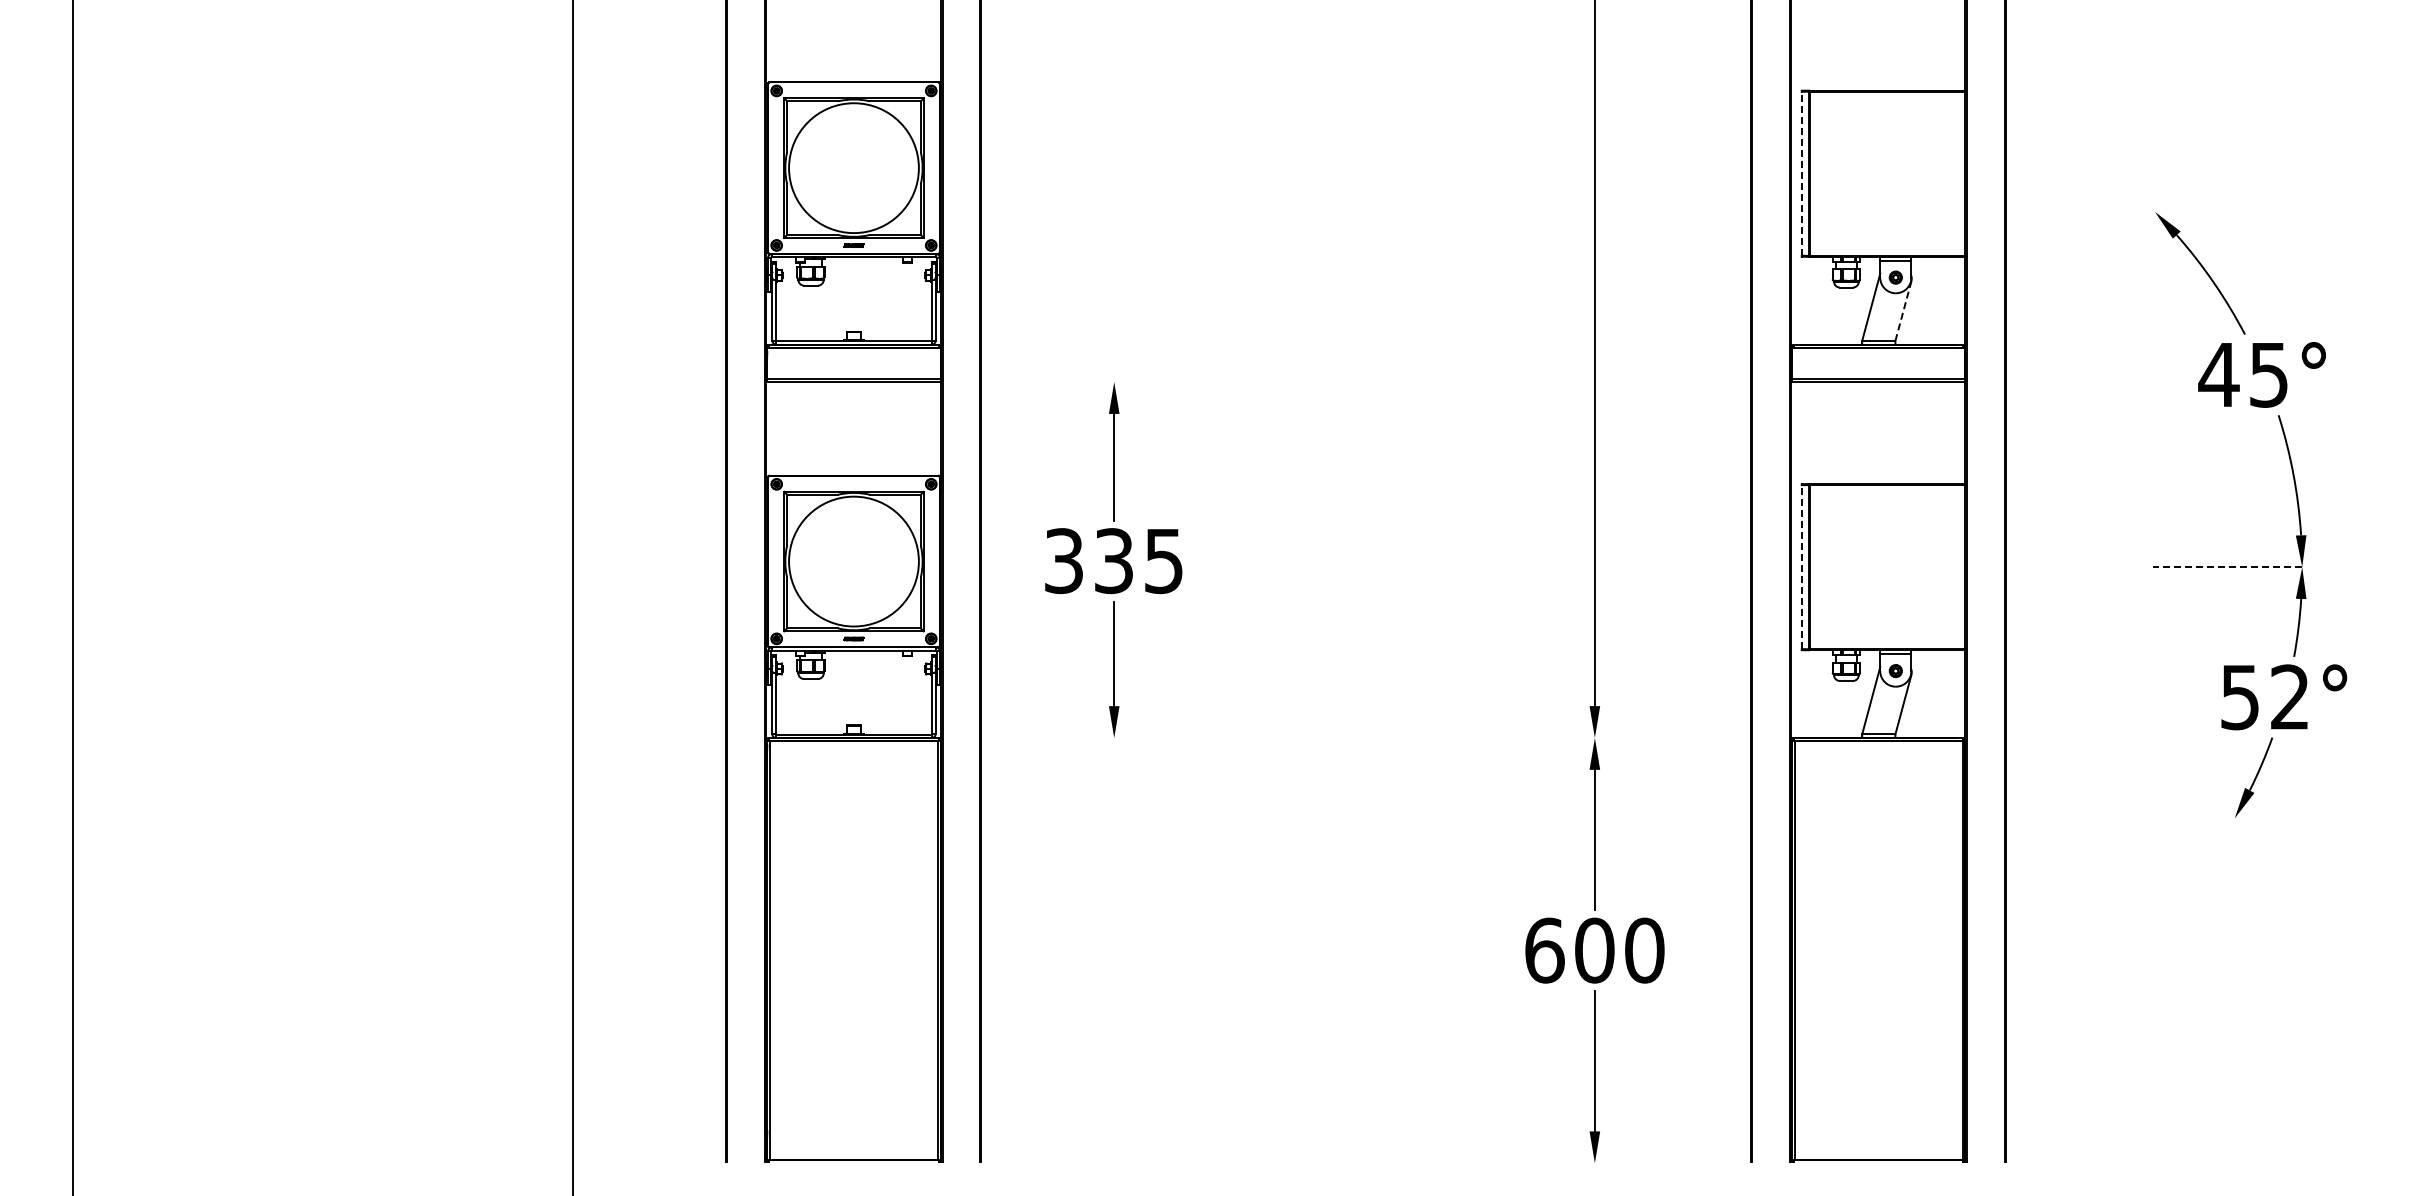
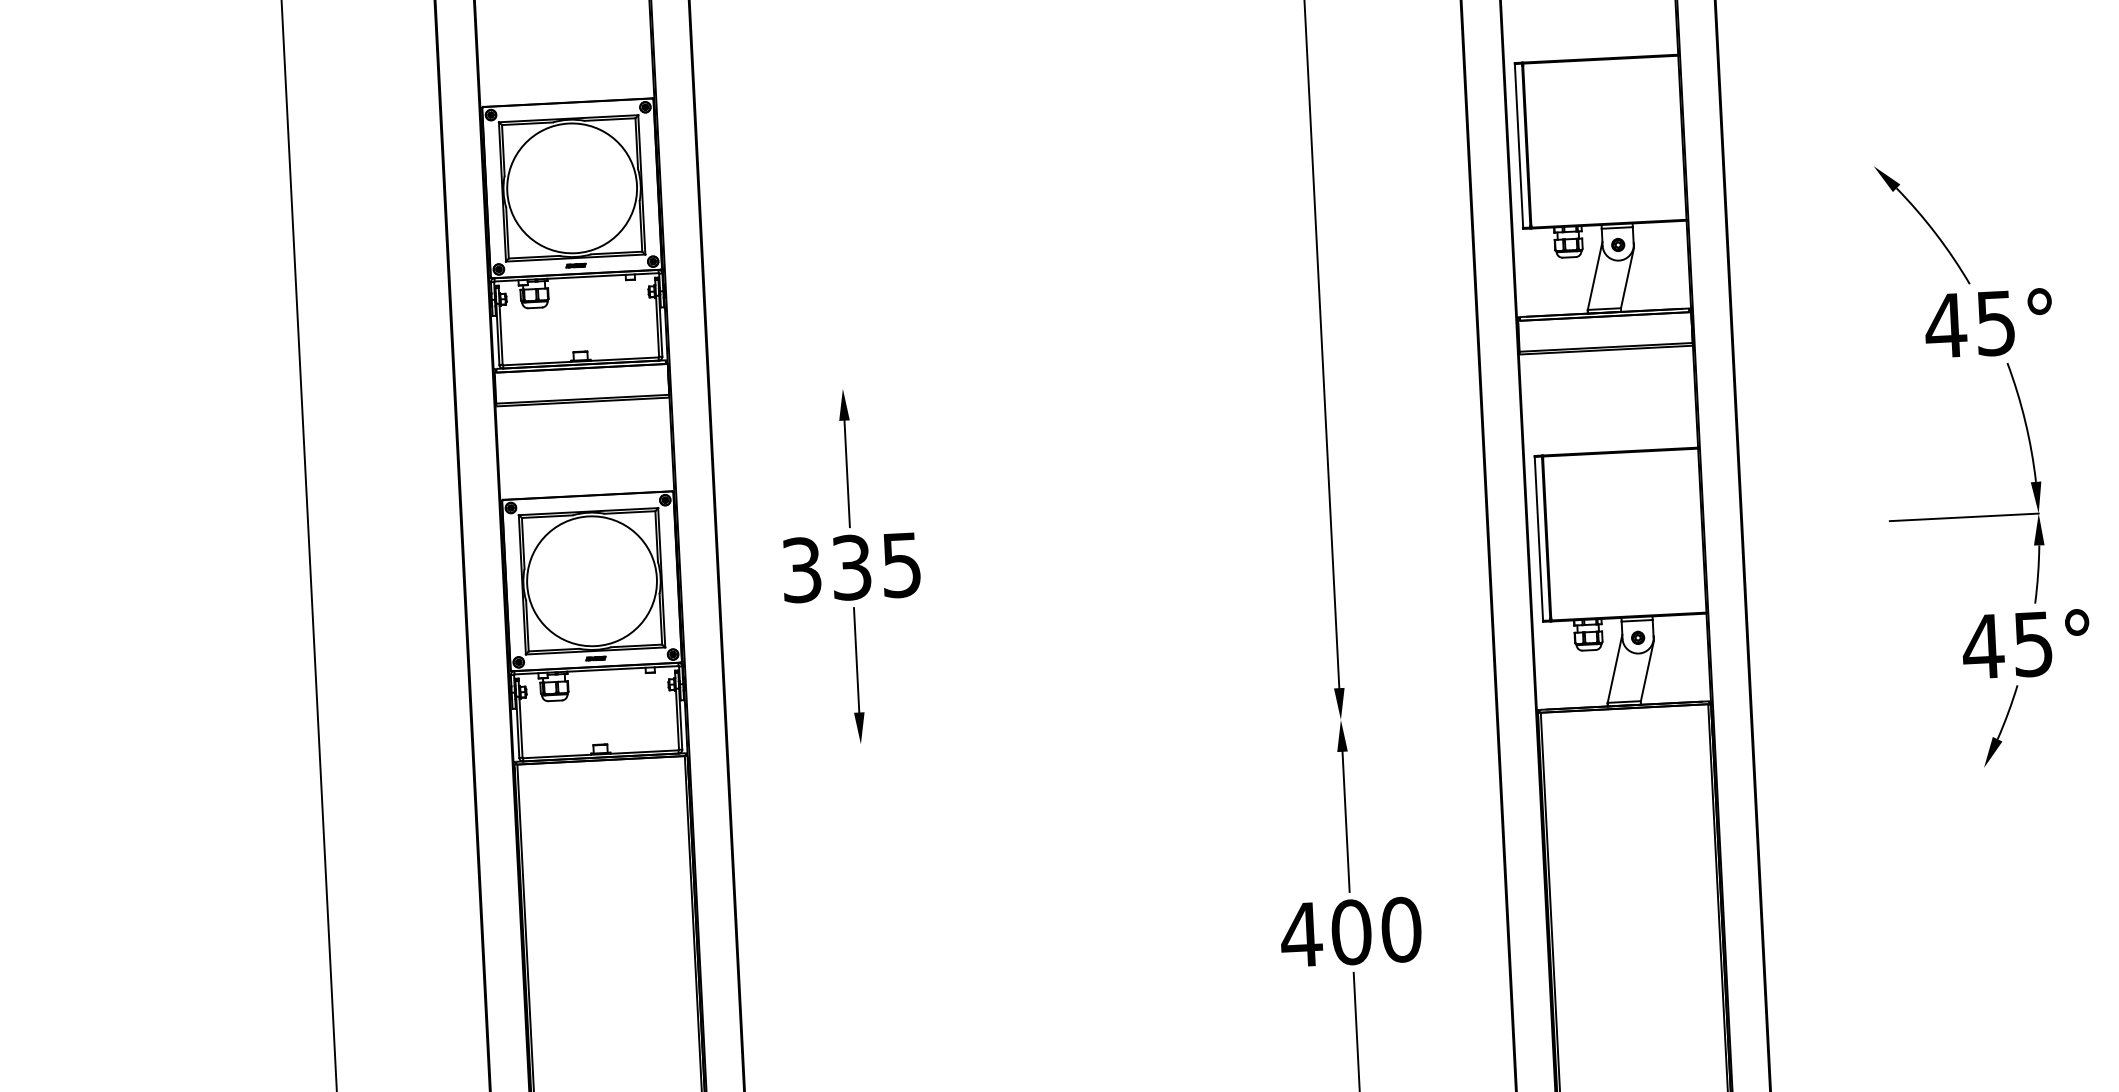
line: (1801, 173) -> (1518, 145), dashed -> solid
line: (1903, 311) -> (1627, 278), dashed -> solid
line: (1801, 567) -> (1538, 539), dashed -> solid
line: (2227, 567) -> (1964, 517), dashed -> solid
text: (2263, 697) -> (2006, 645), 52° -> 45°
text: (1544, 950) -> (1301, 934), 600 -> 400

